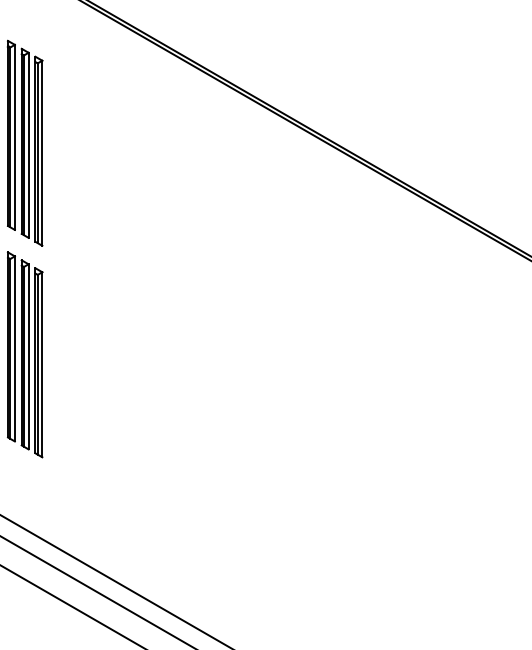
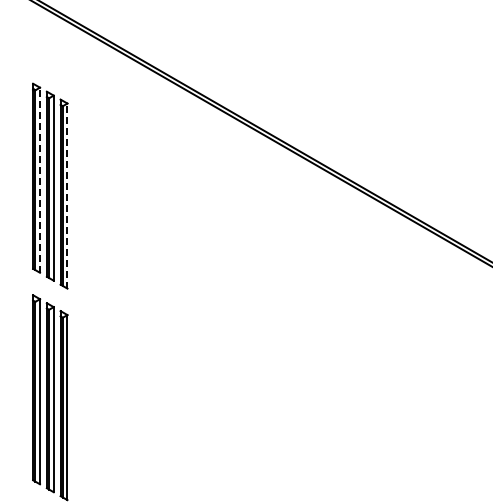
line: (14, 137) -> (39, 180), solid -> dashed
line: (42, 153) -> (67, 196), solid -> dashed

